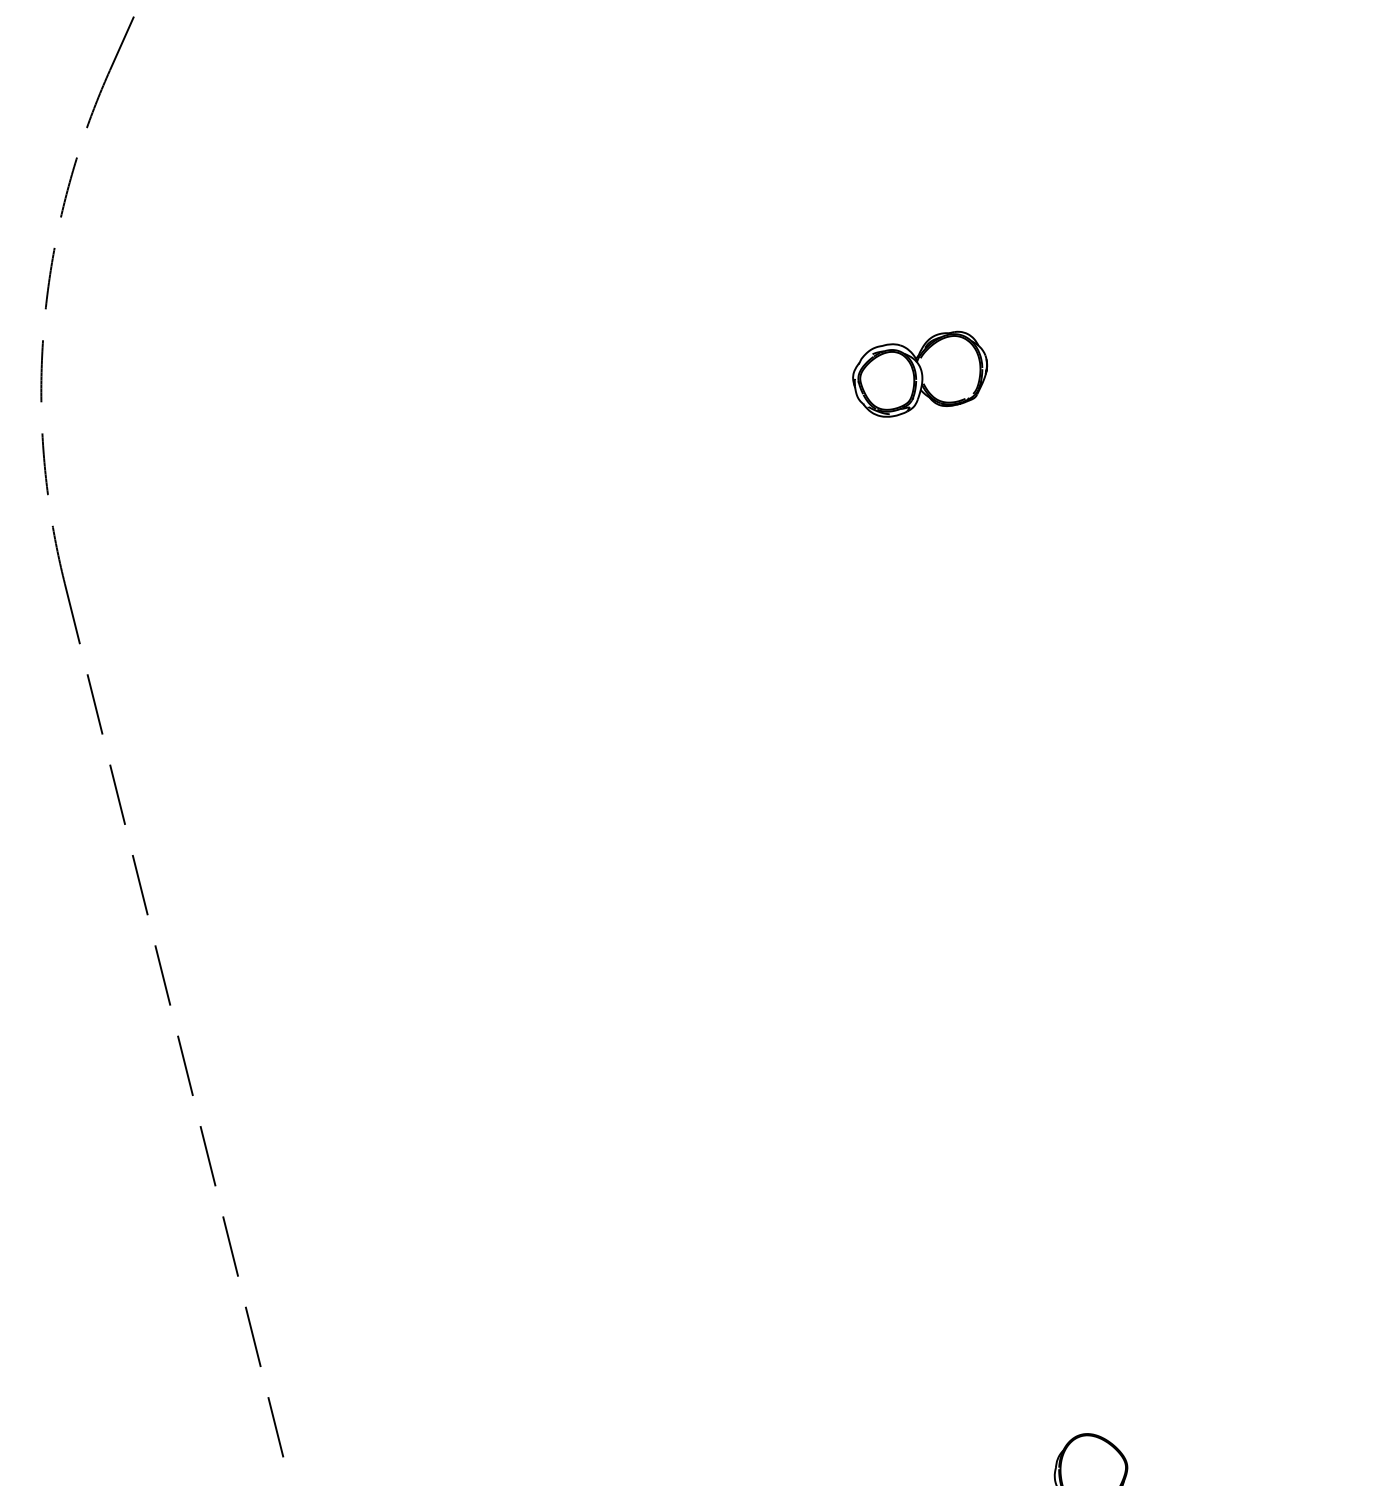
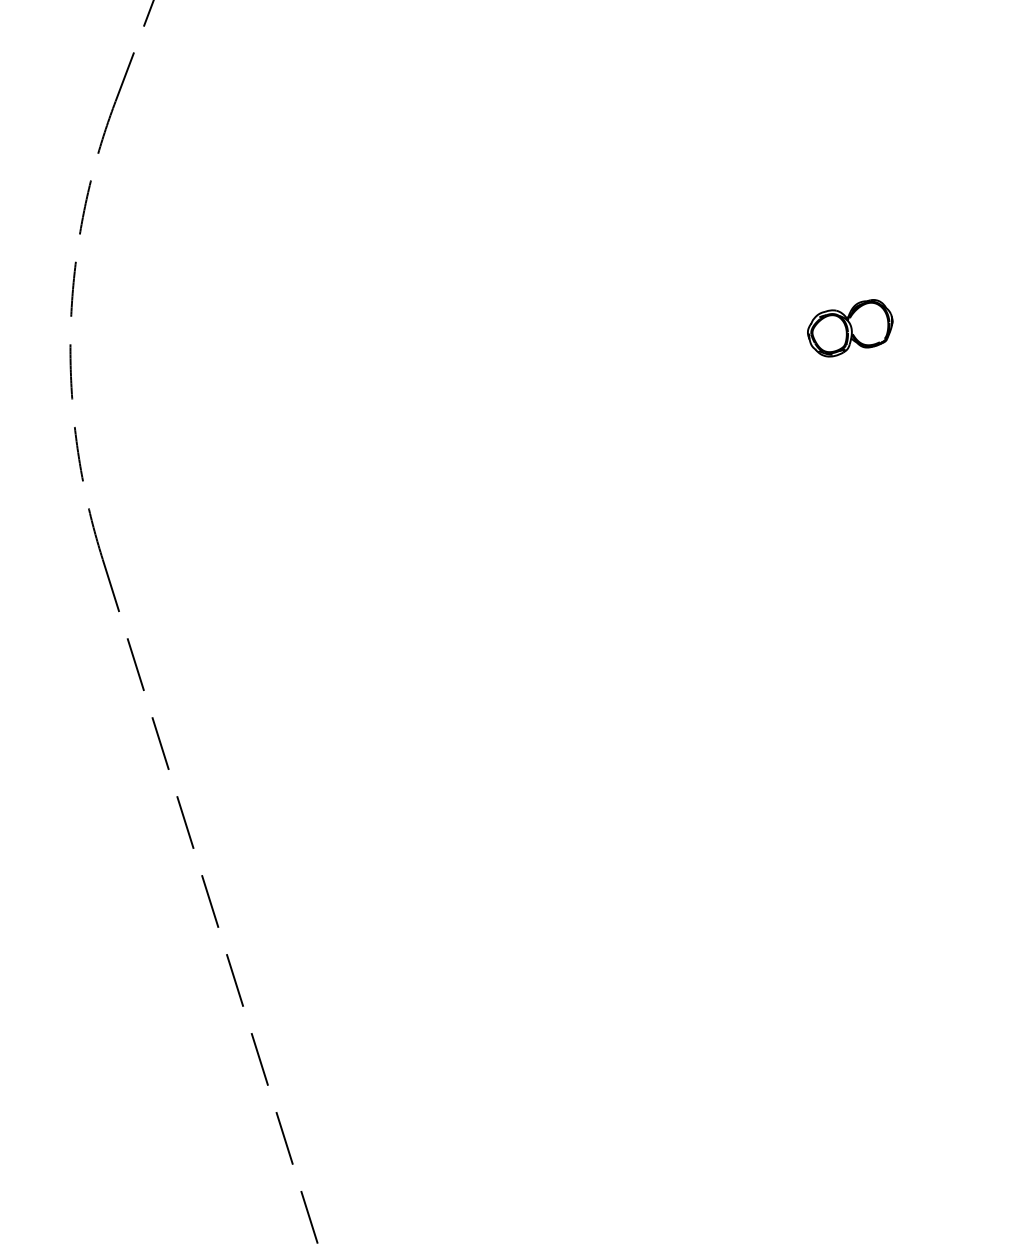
part: (919, 374) -> (849, 328), size x0.71

